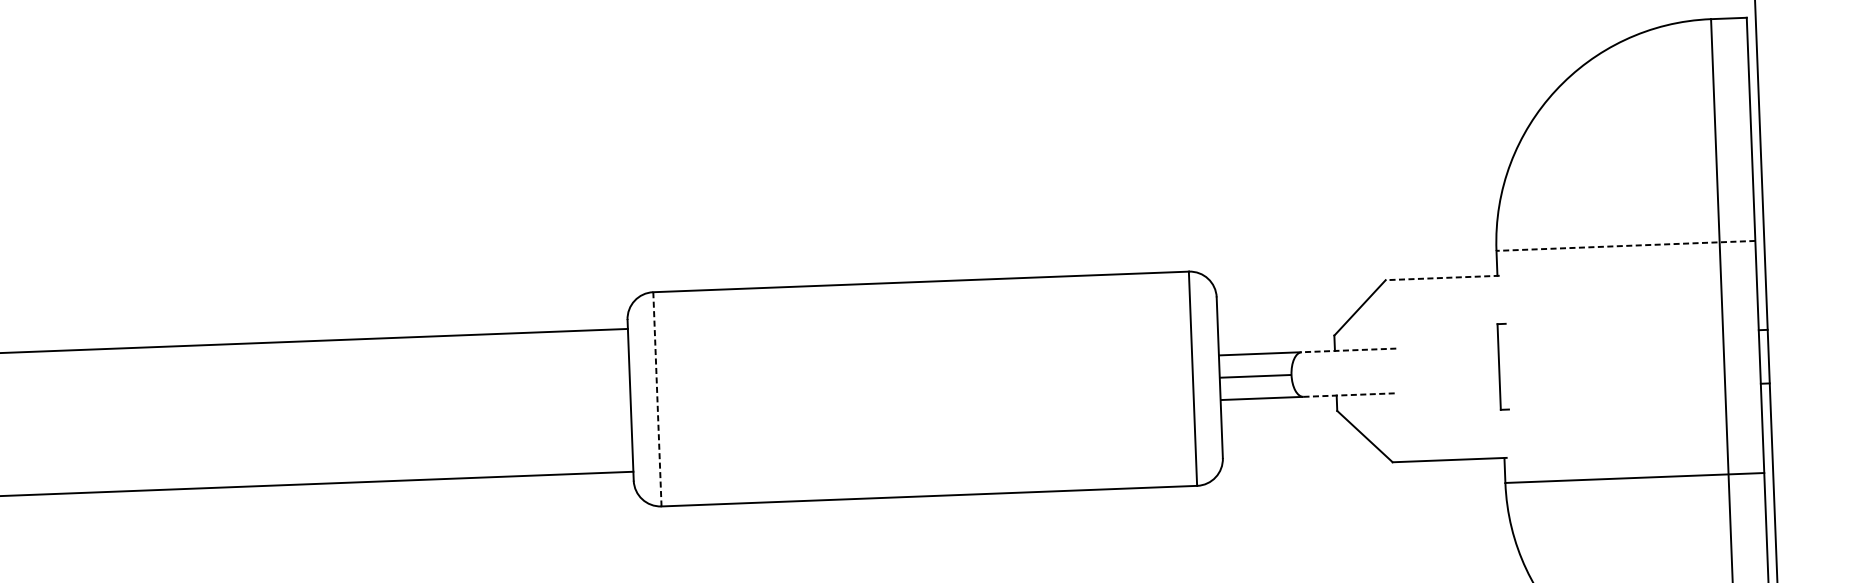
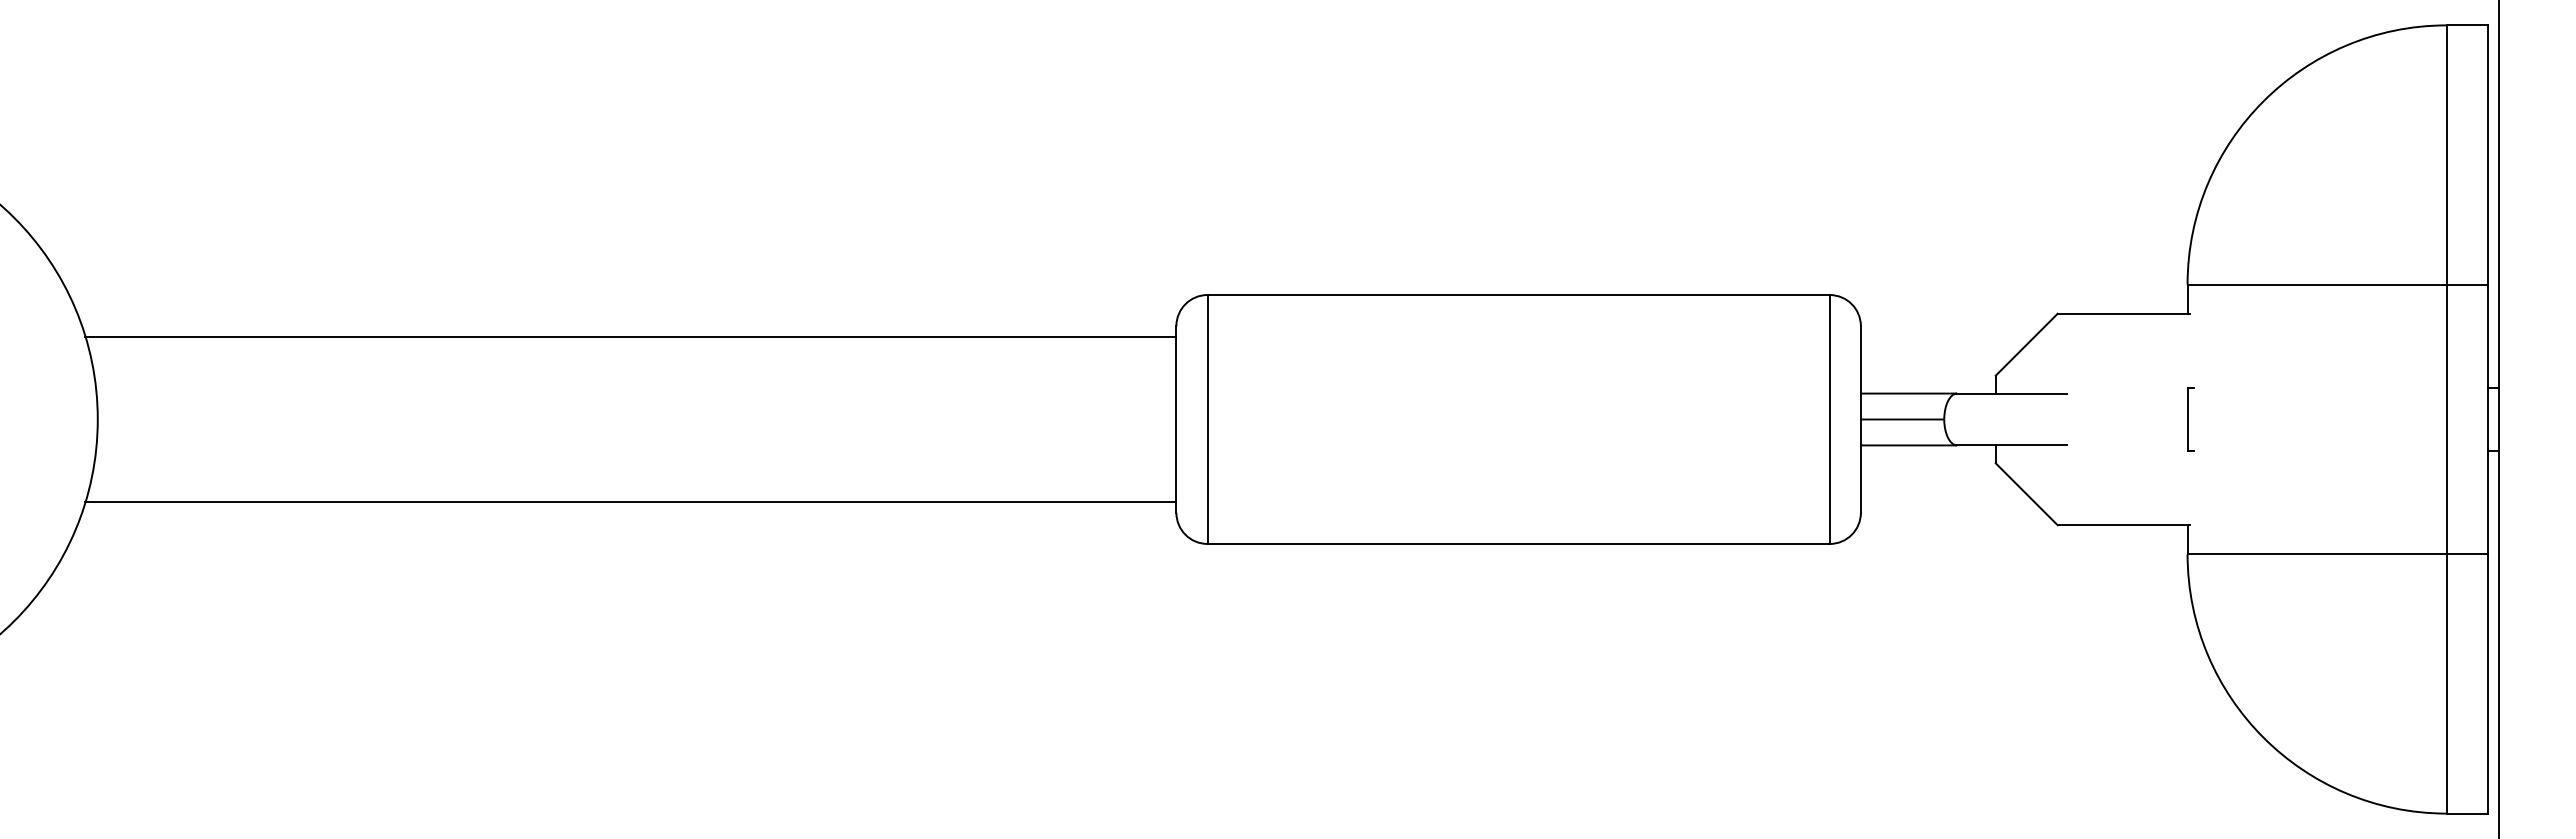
line: (1625, 245) -> (2337, 284), dashed -> solid
line: (1442, 277) -> (2123, 313), dashed -> solid
line: (1349, 350) -> (2012, 393), dashed -> solid
part: (1503, 366) -> (2190, 419), size x0.62
line: (1351, 395) -> (2012, 445), dashed -> solid
line: (657, 399) -> (1207, 419), dashed -> solid

